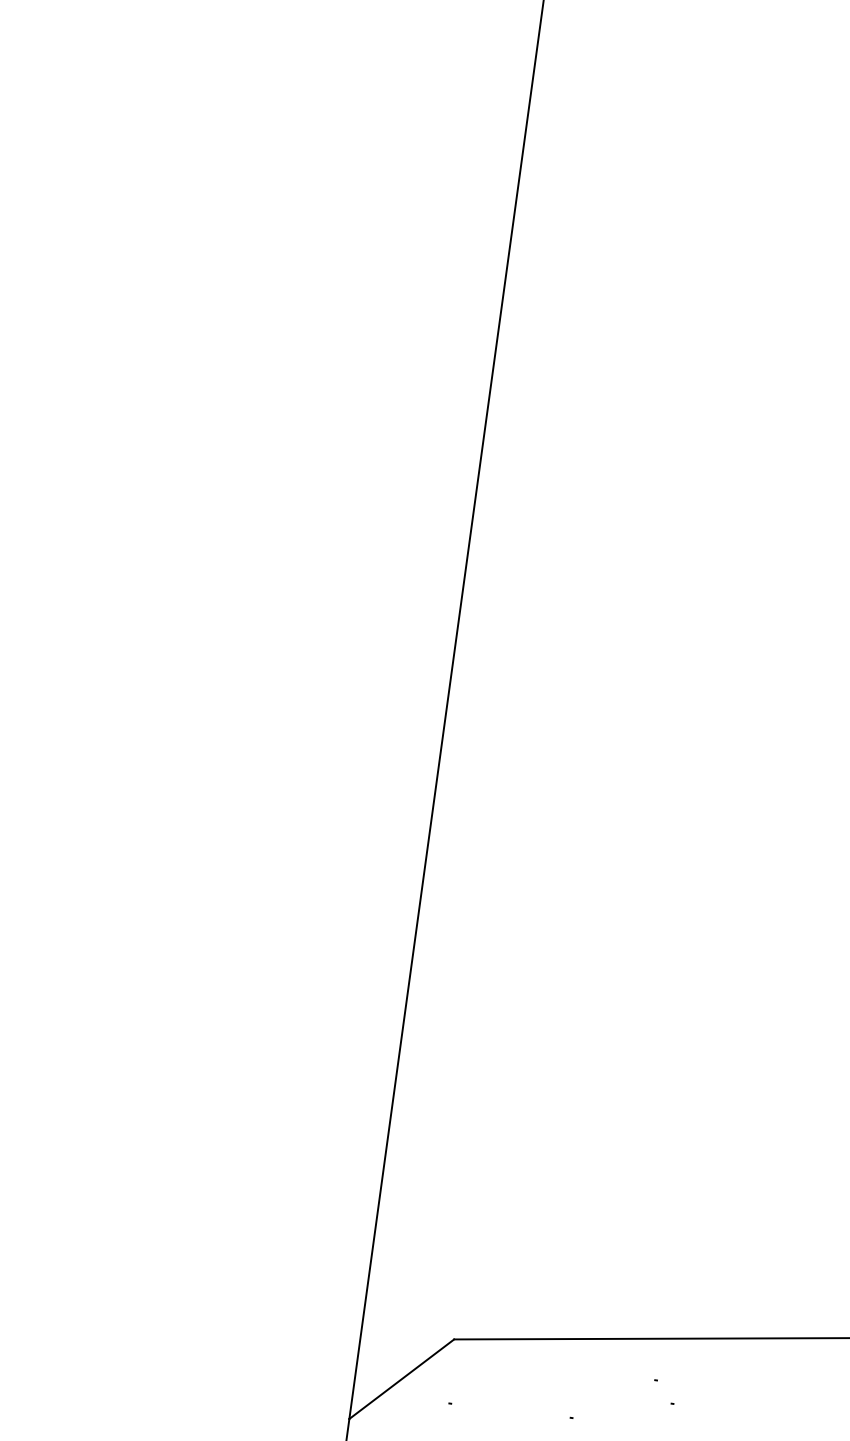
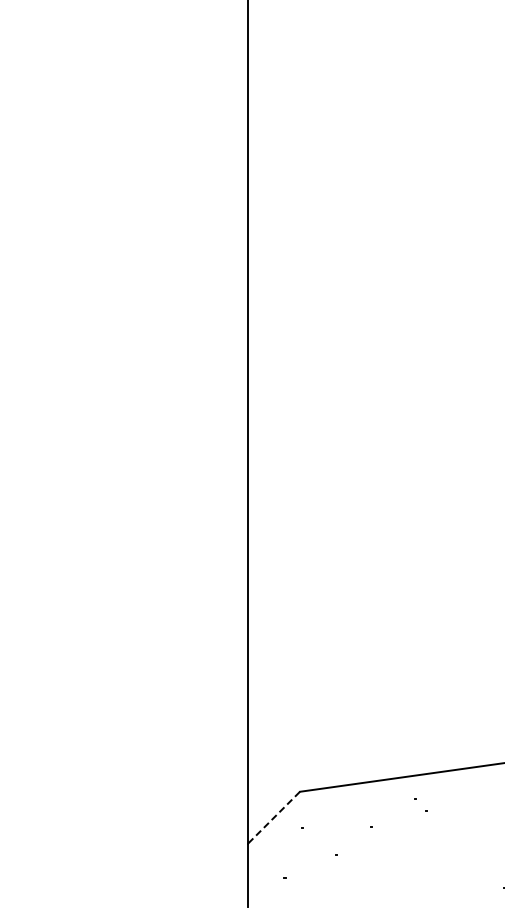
line: (401, 1379) -> (273, 818), solid -> dashed

